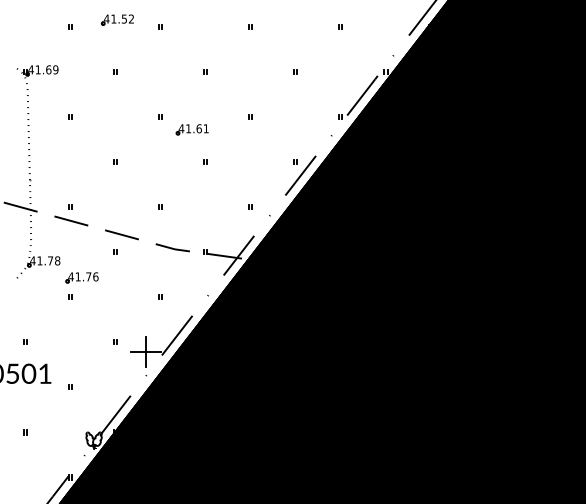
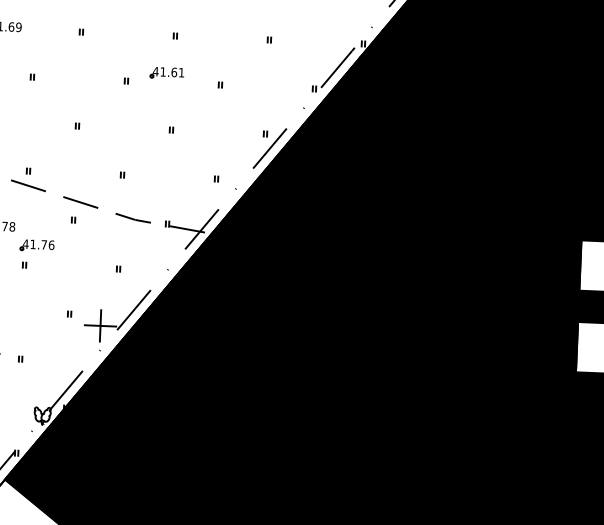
part: (191, 129) -> (166, 72), moved

